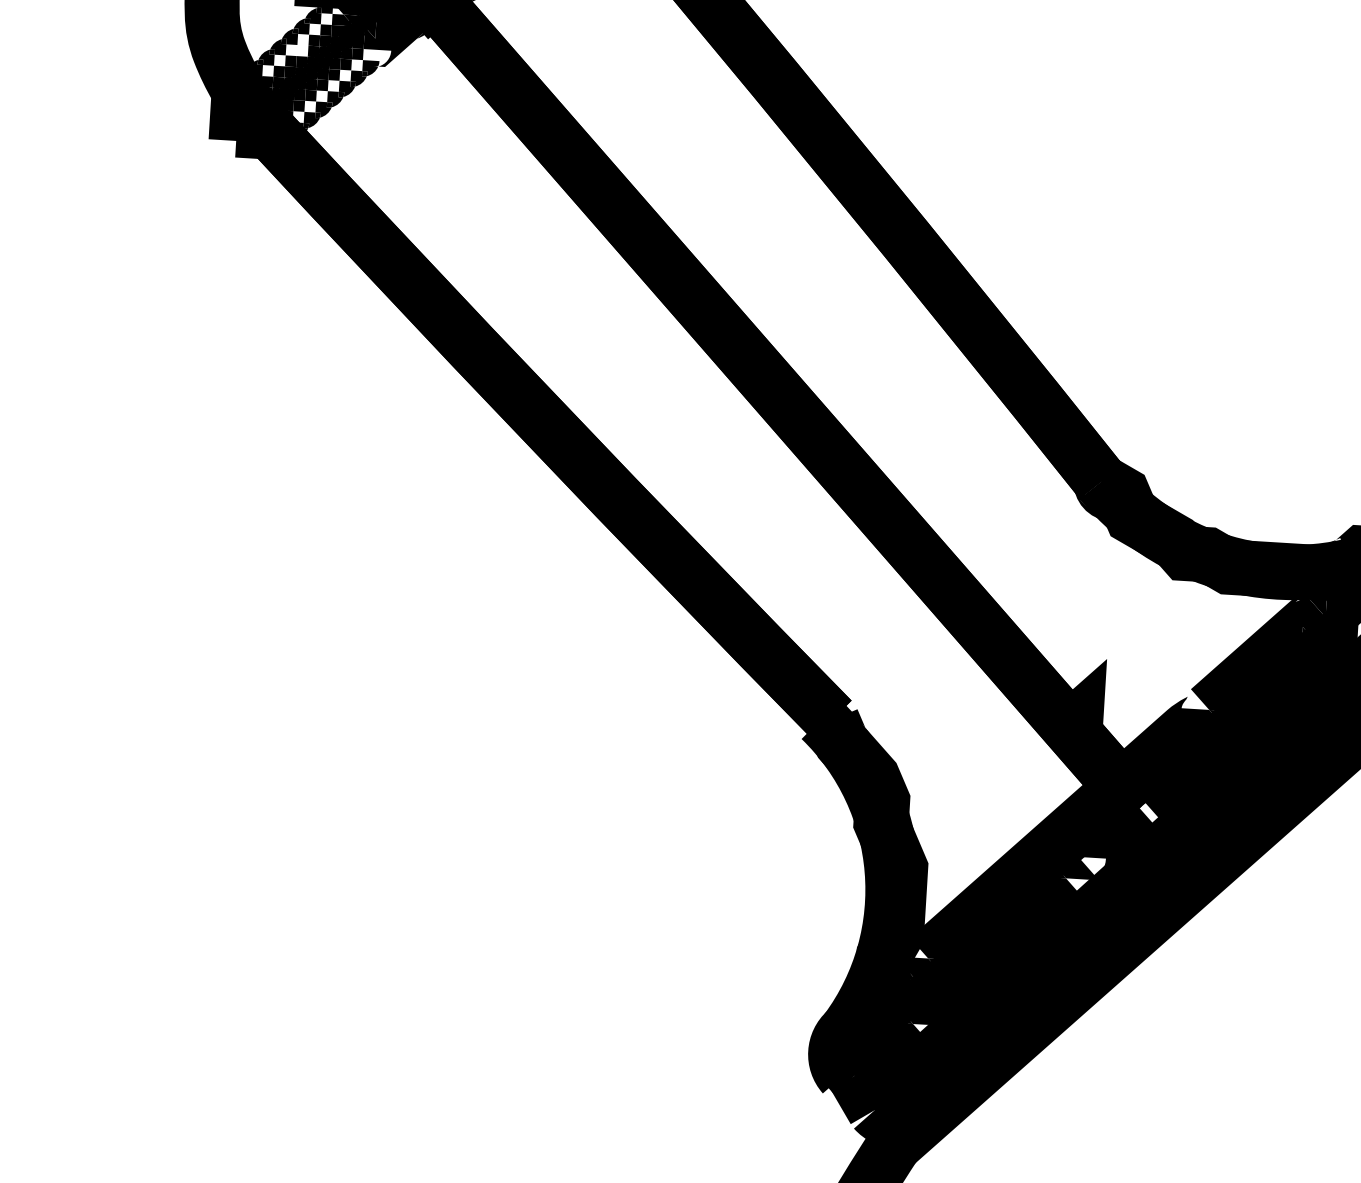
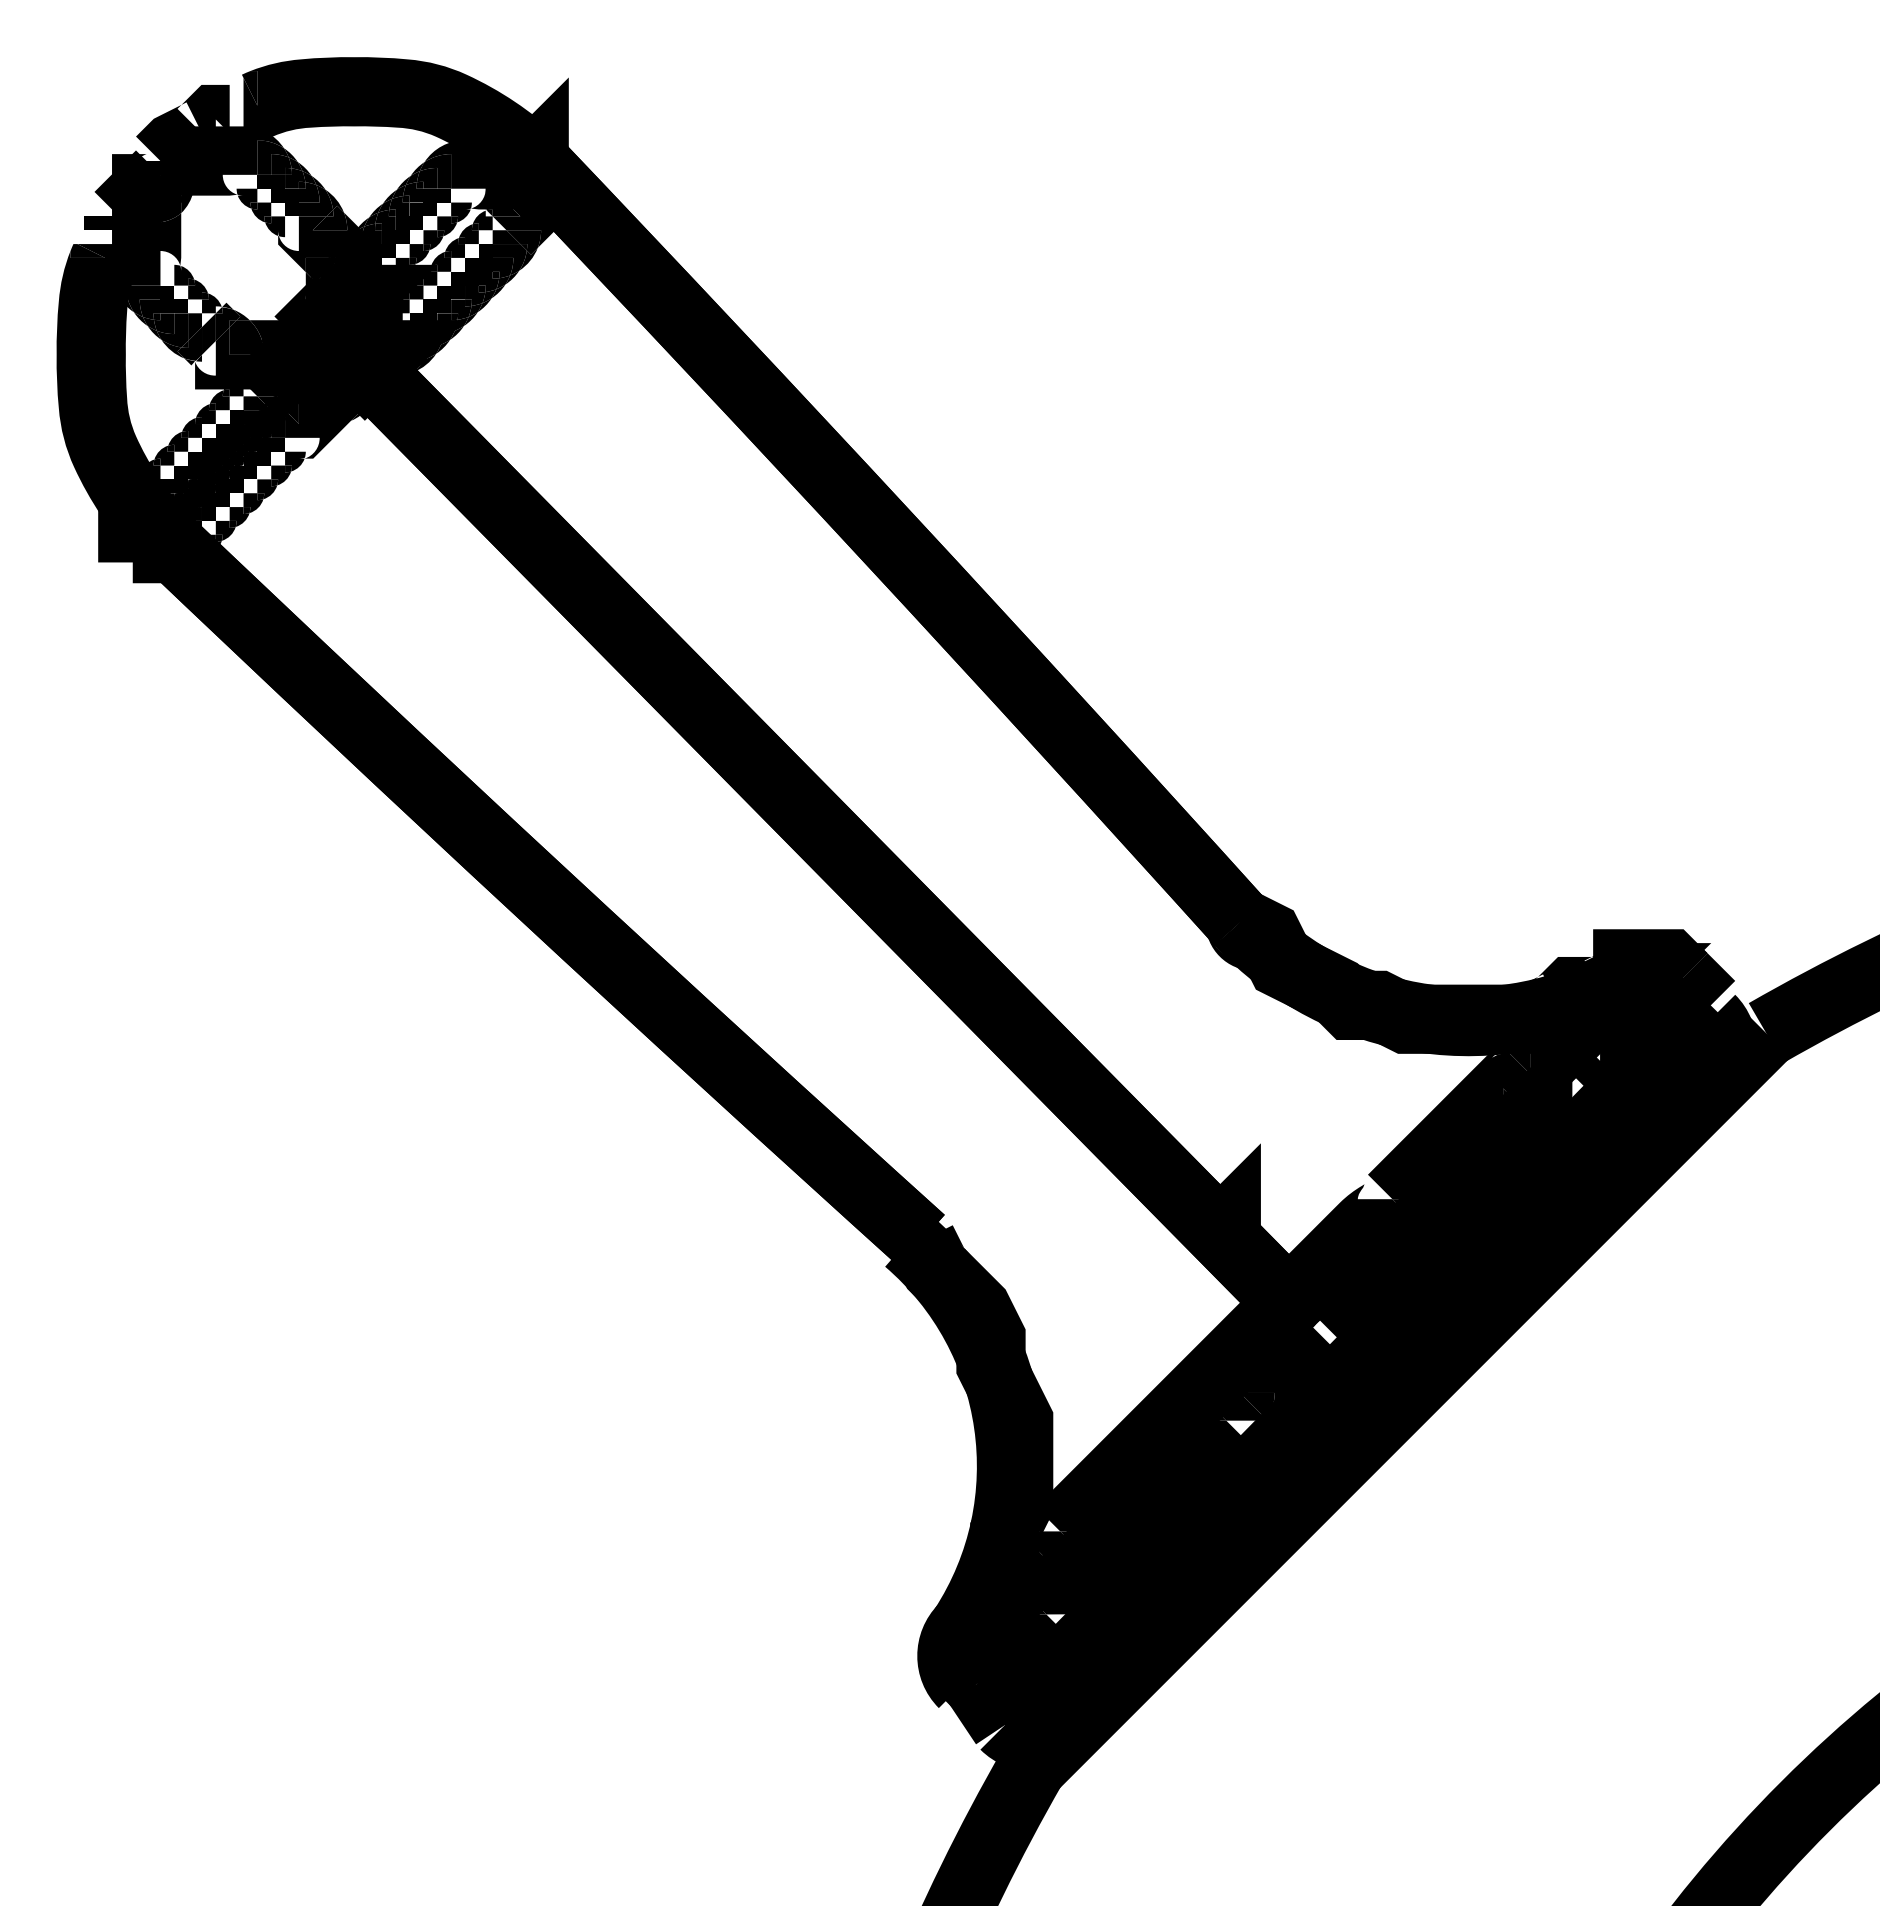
fill: (302, 50) -> (208, 444), added
fill: (1091, 866) -> (1257, 1404), added

